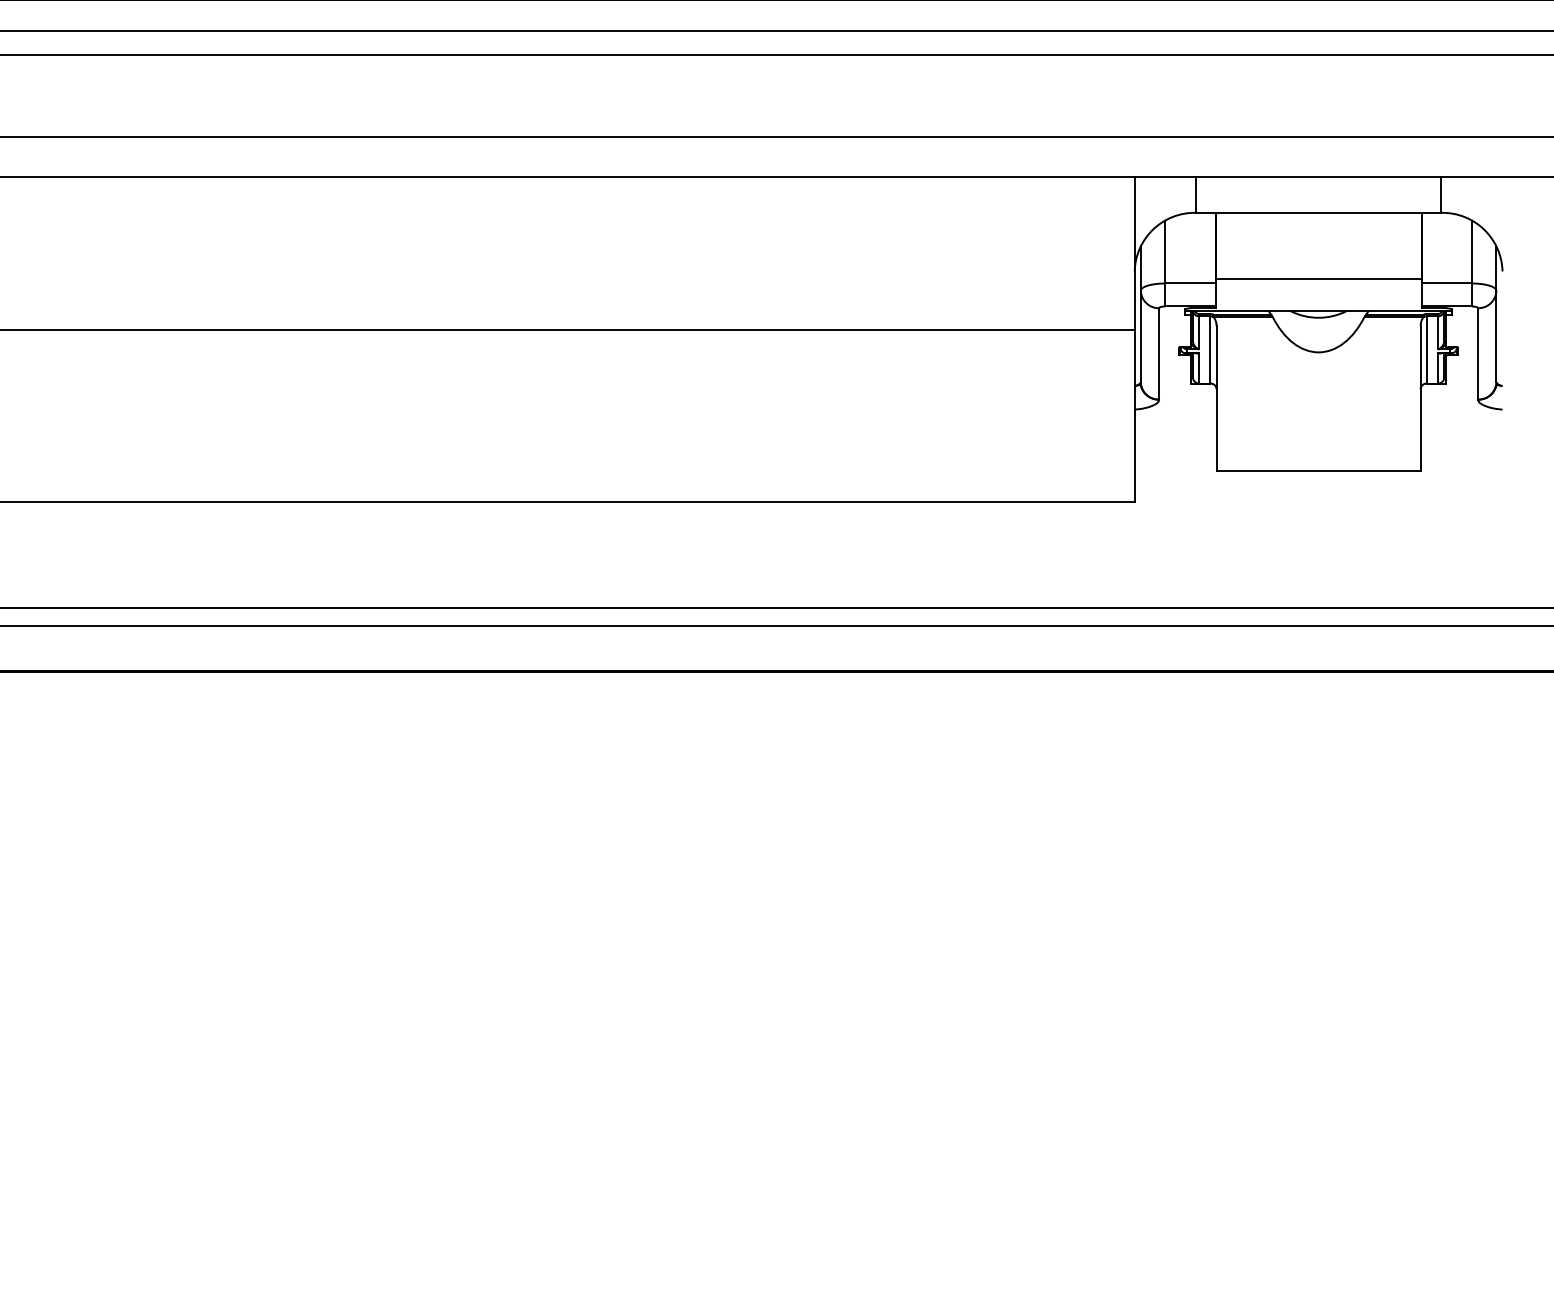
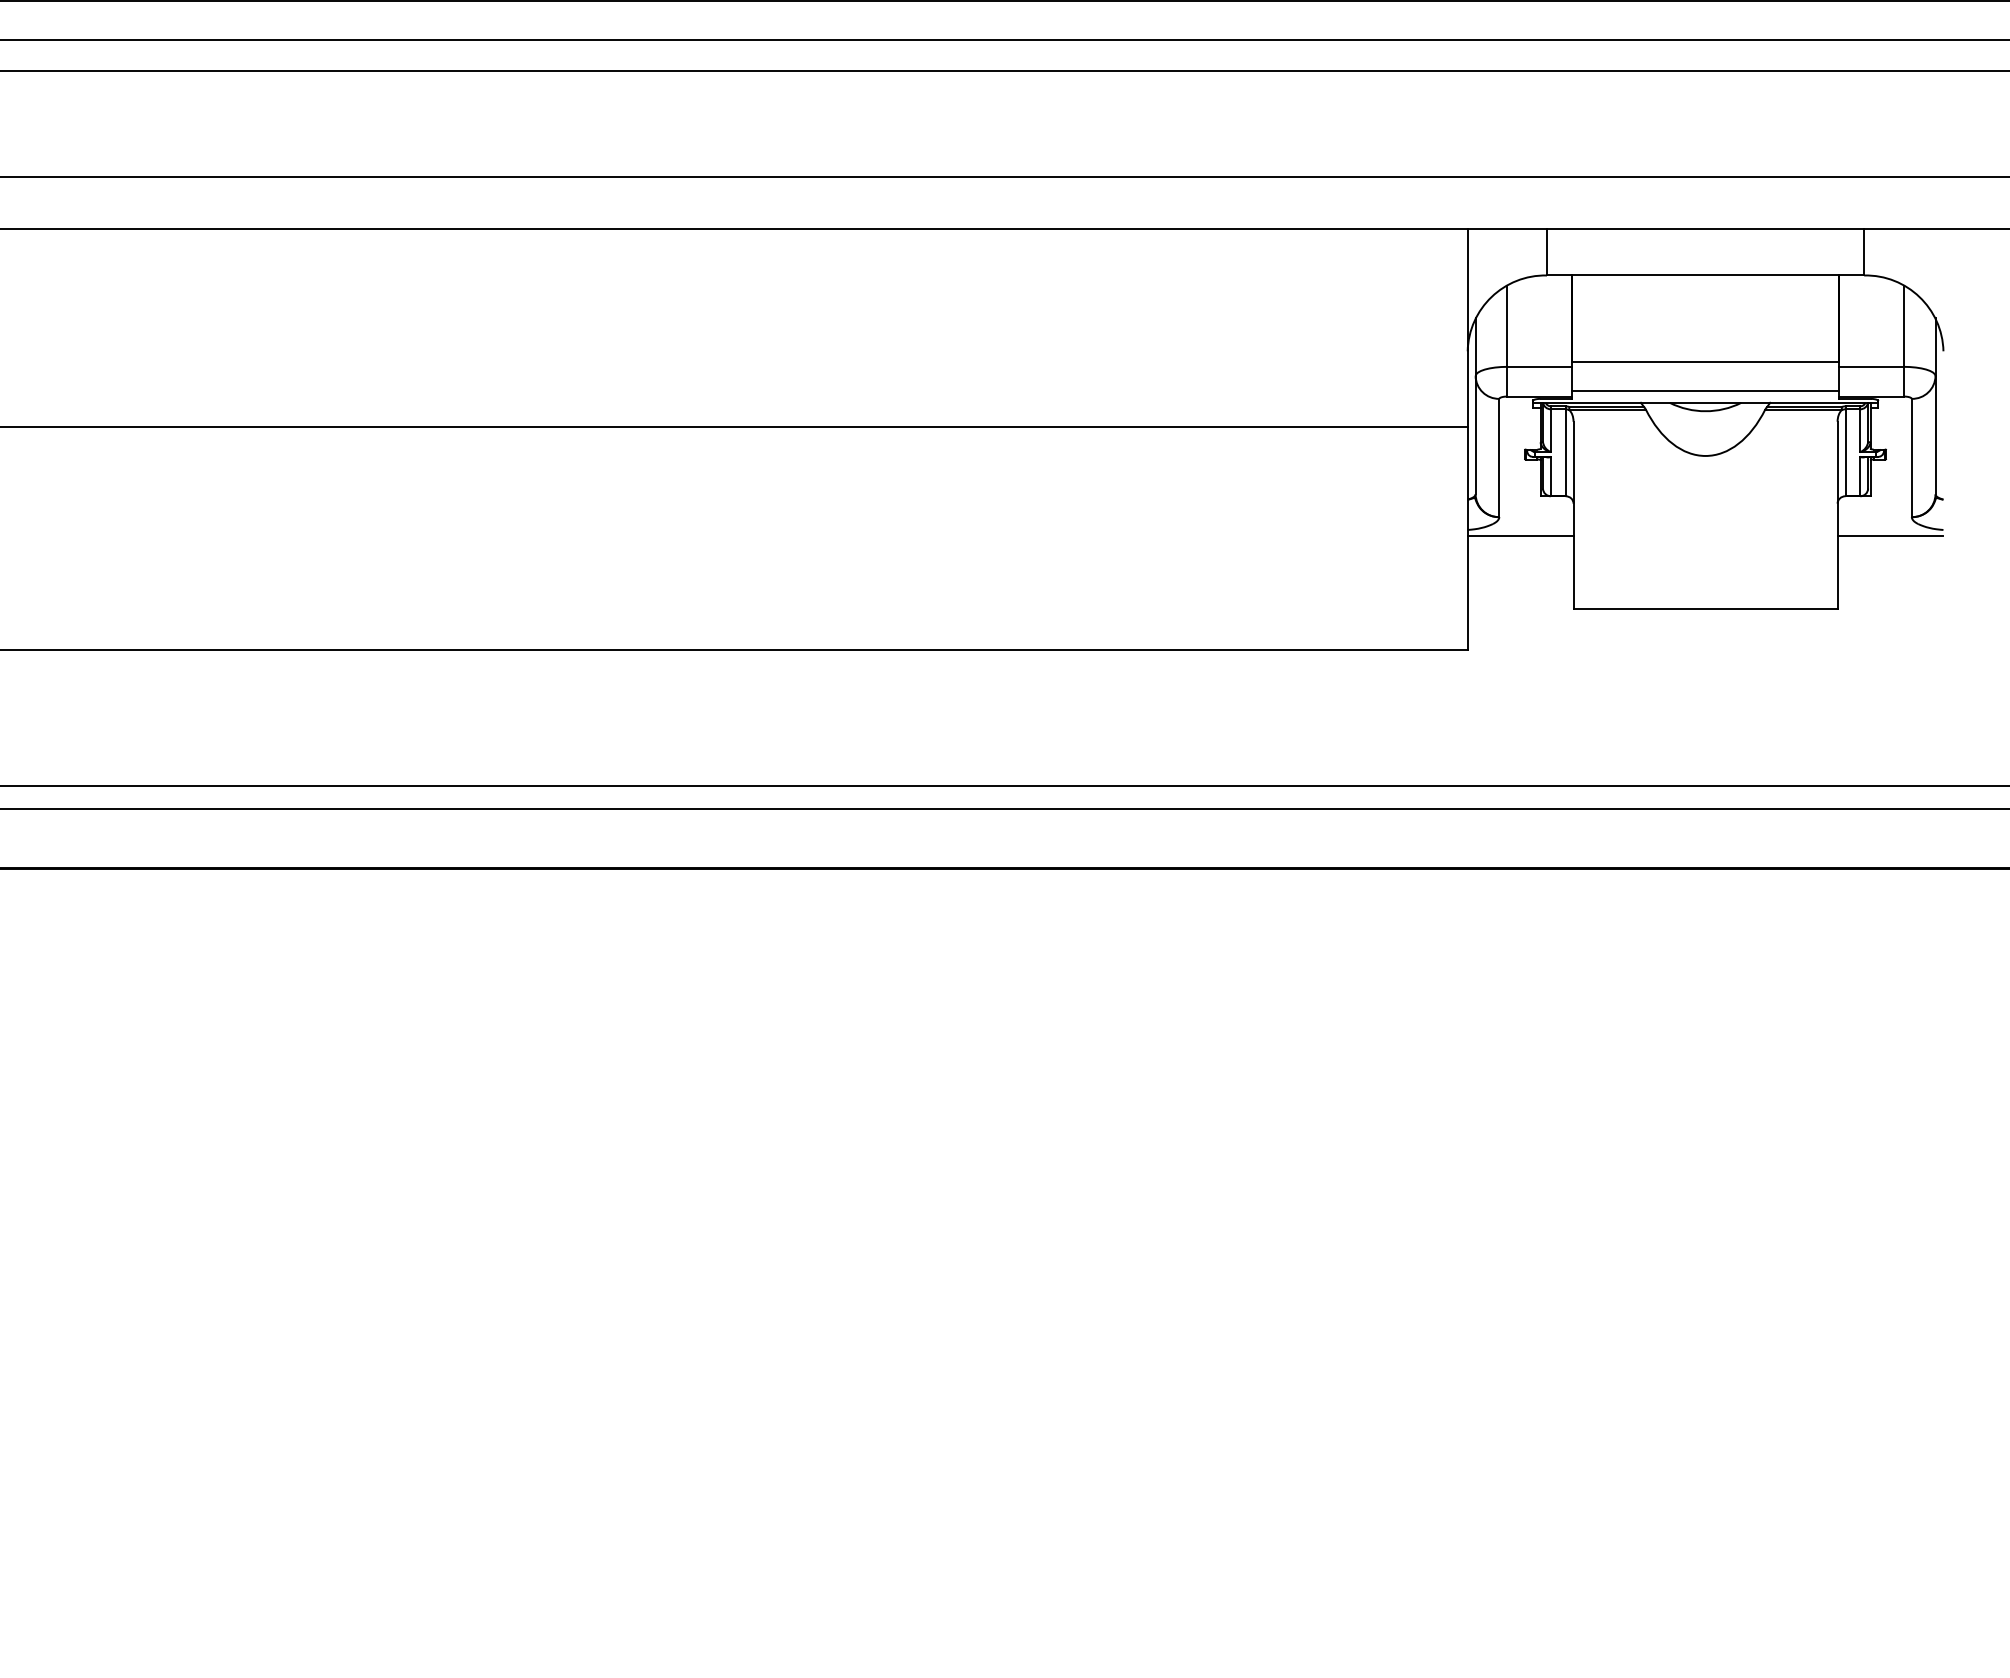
line: (1318, 302) -> (1705, 391), added
line: (1175, 413) -> (1520, 535), added
line: (1461, 413) -> (1890, 535), added

